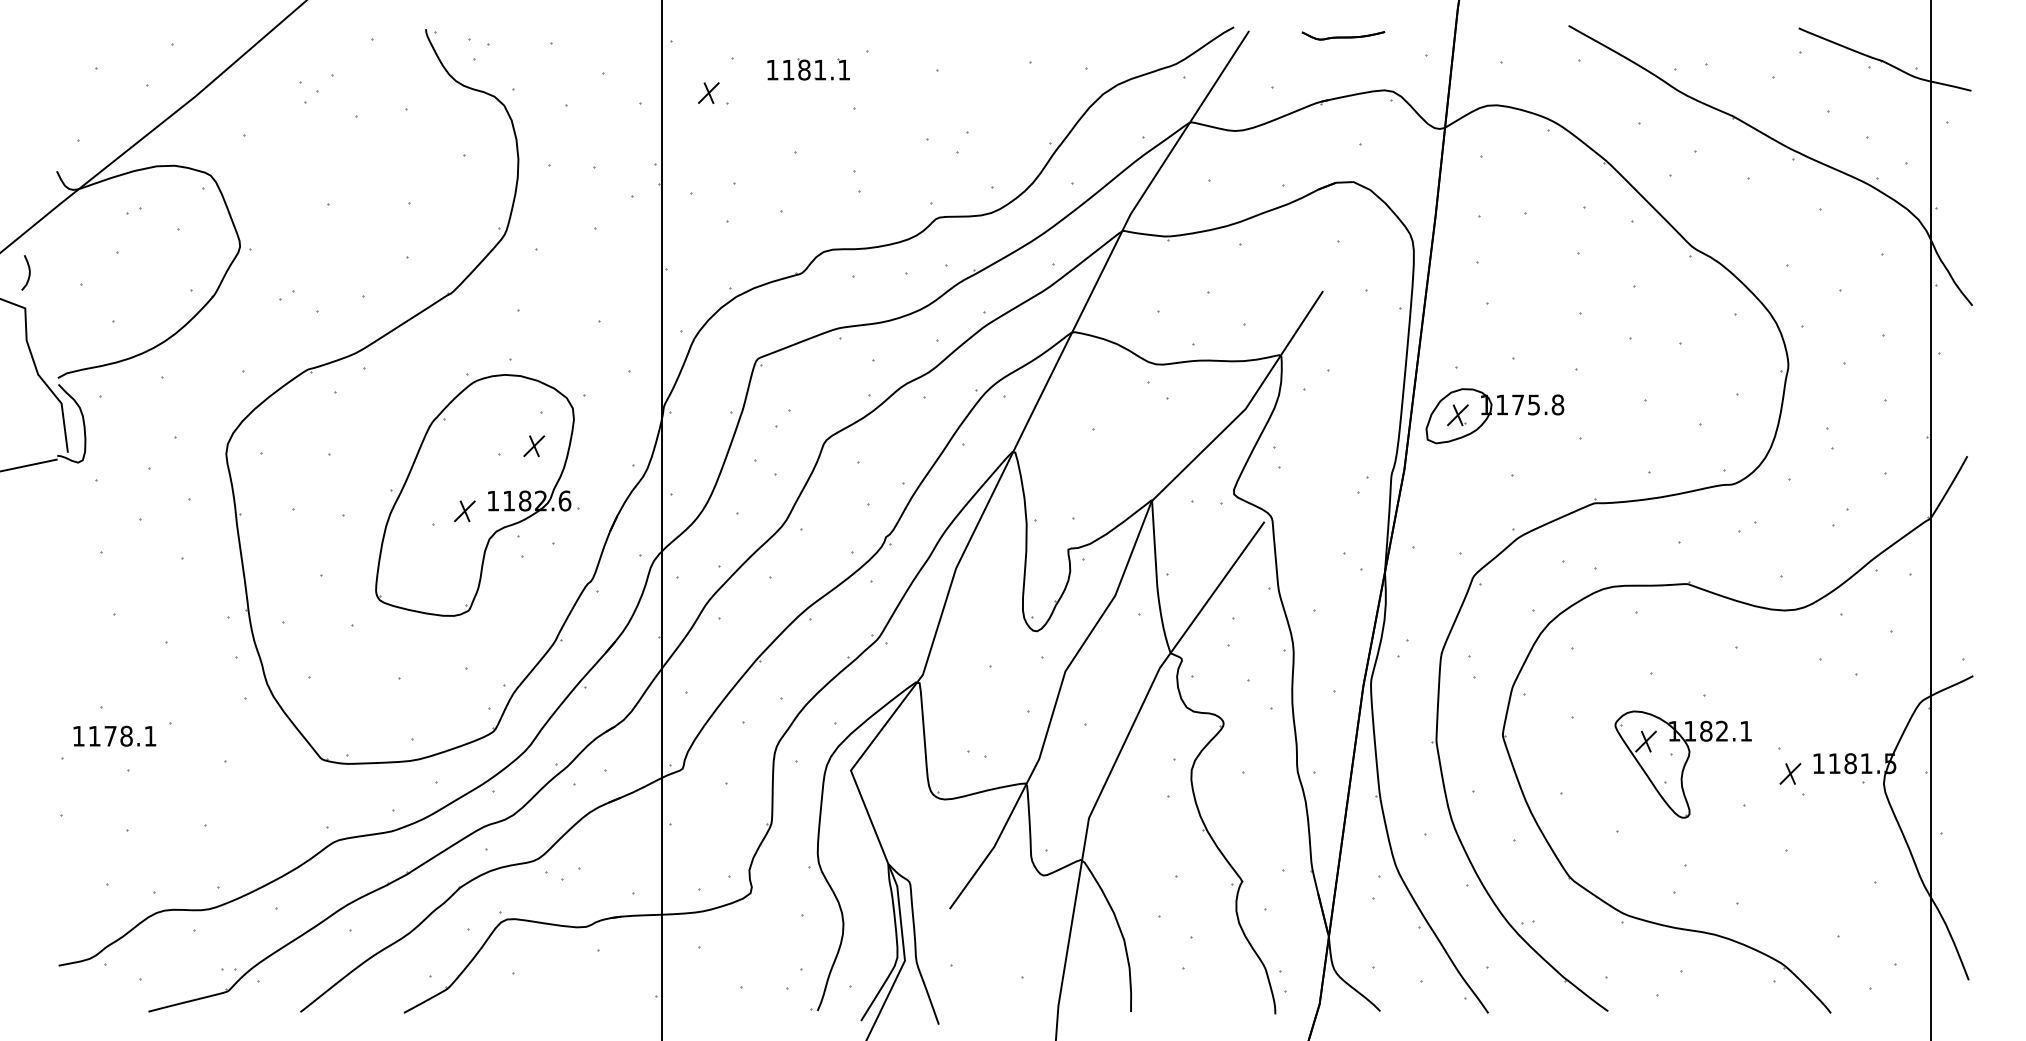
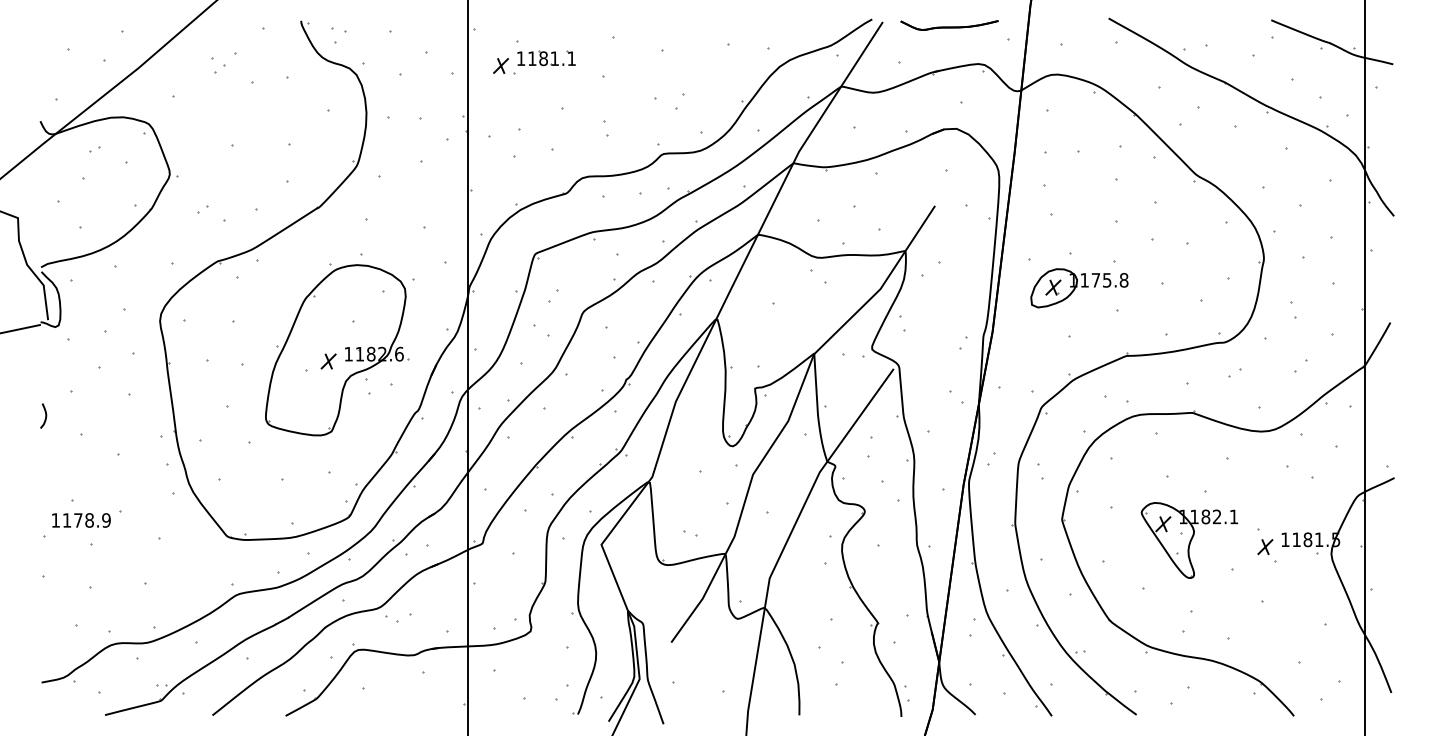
part: (1343, 35) -> (949, 25), size x1.67
part: (808, 69) -> (546, 58), moved
curve: (28, 272) -> (45, 415), moved
part: (1494, 416) -> (1079, 288), moved
part: (533, 446) -> (377, 315), removed
text: (150, 736) -> (106, 520), 1178.1 -> 1178.9

